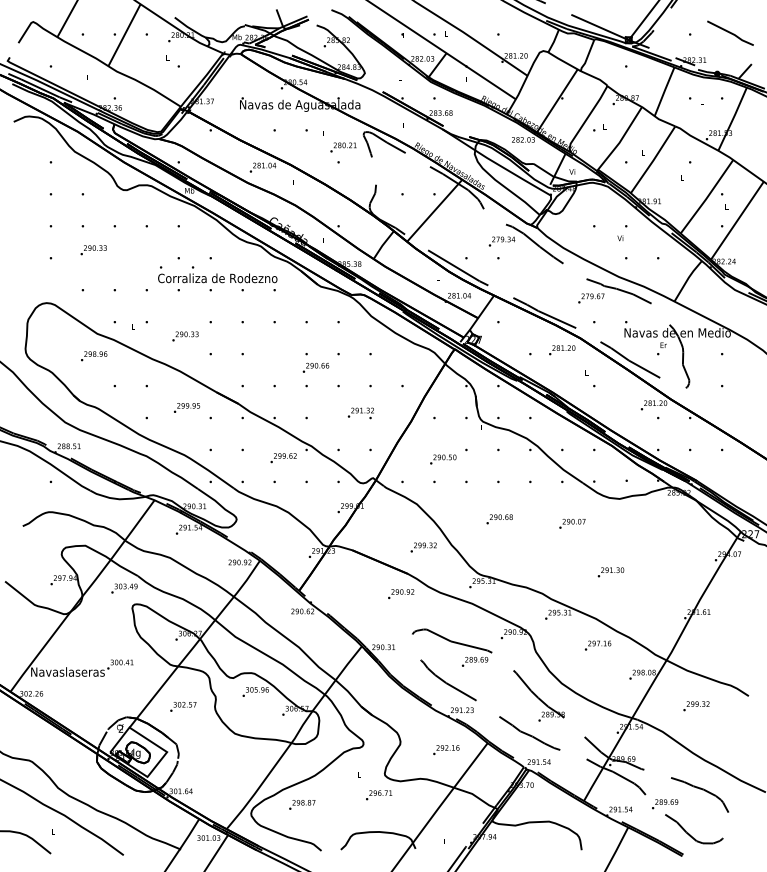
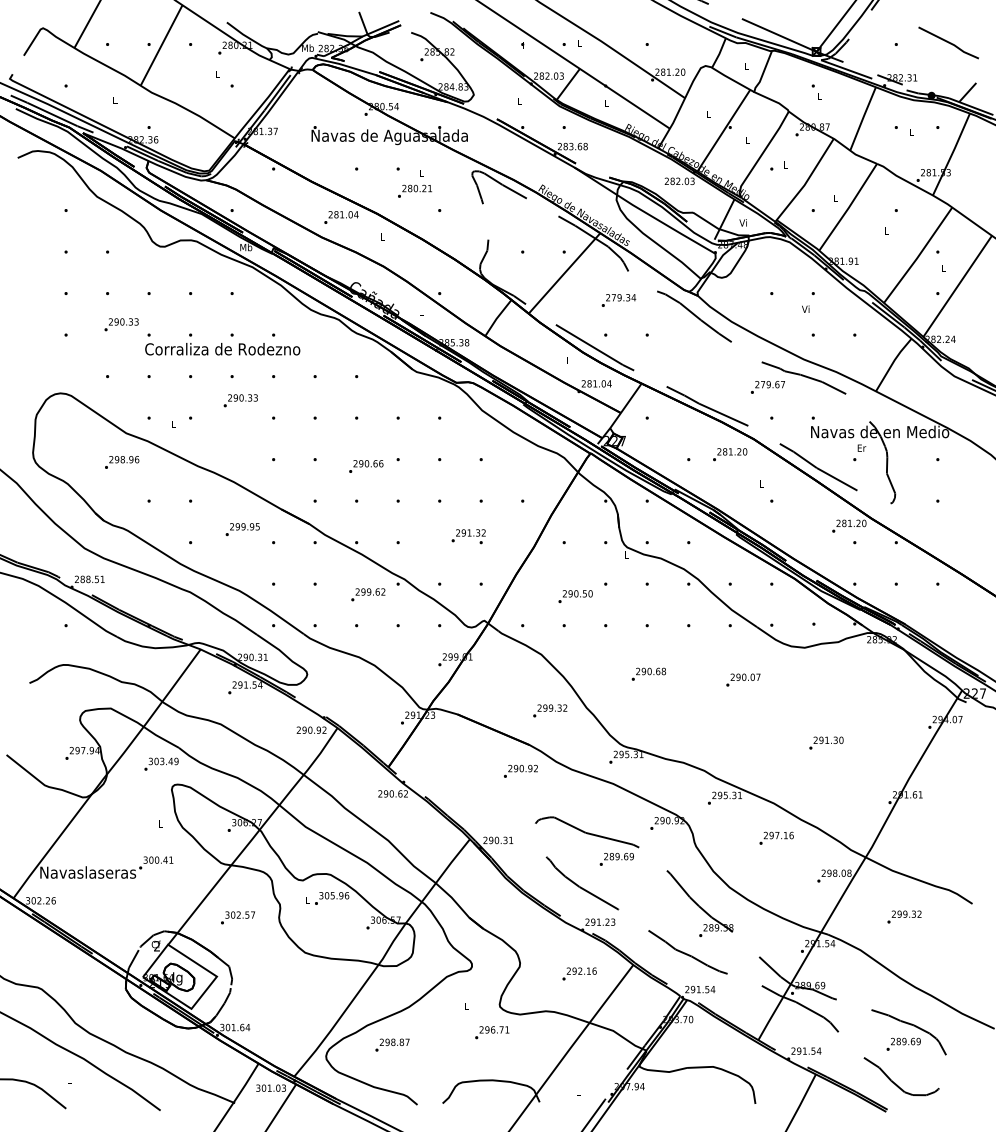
text: (343, 146) -> (414, 190), moved
text: (501, 241) -> (618, 300), moved
text: (217, 274) -> (222, 344), moved
text: (185, 336) -> (240, 400), moved
text: (316, 367) -> (366, 466), moved
text: (611, 571) -> (826, 742), moved
text: (664, 803) -> (903, 1043), moved

